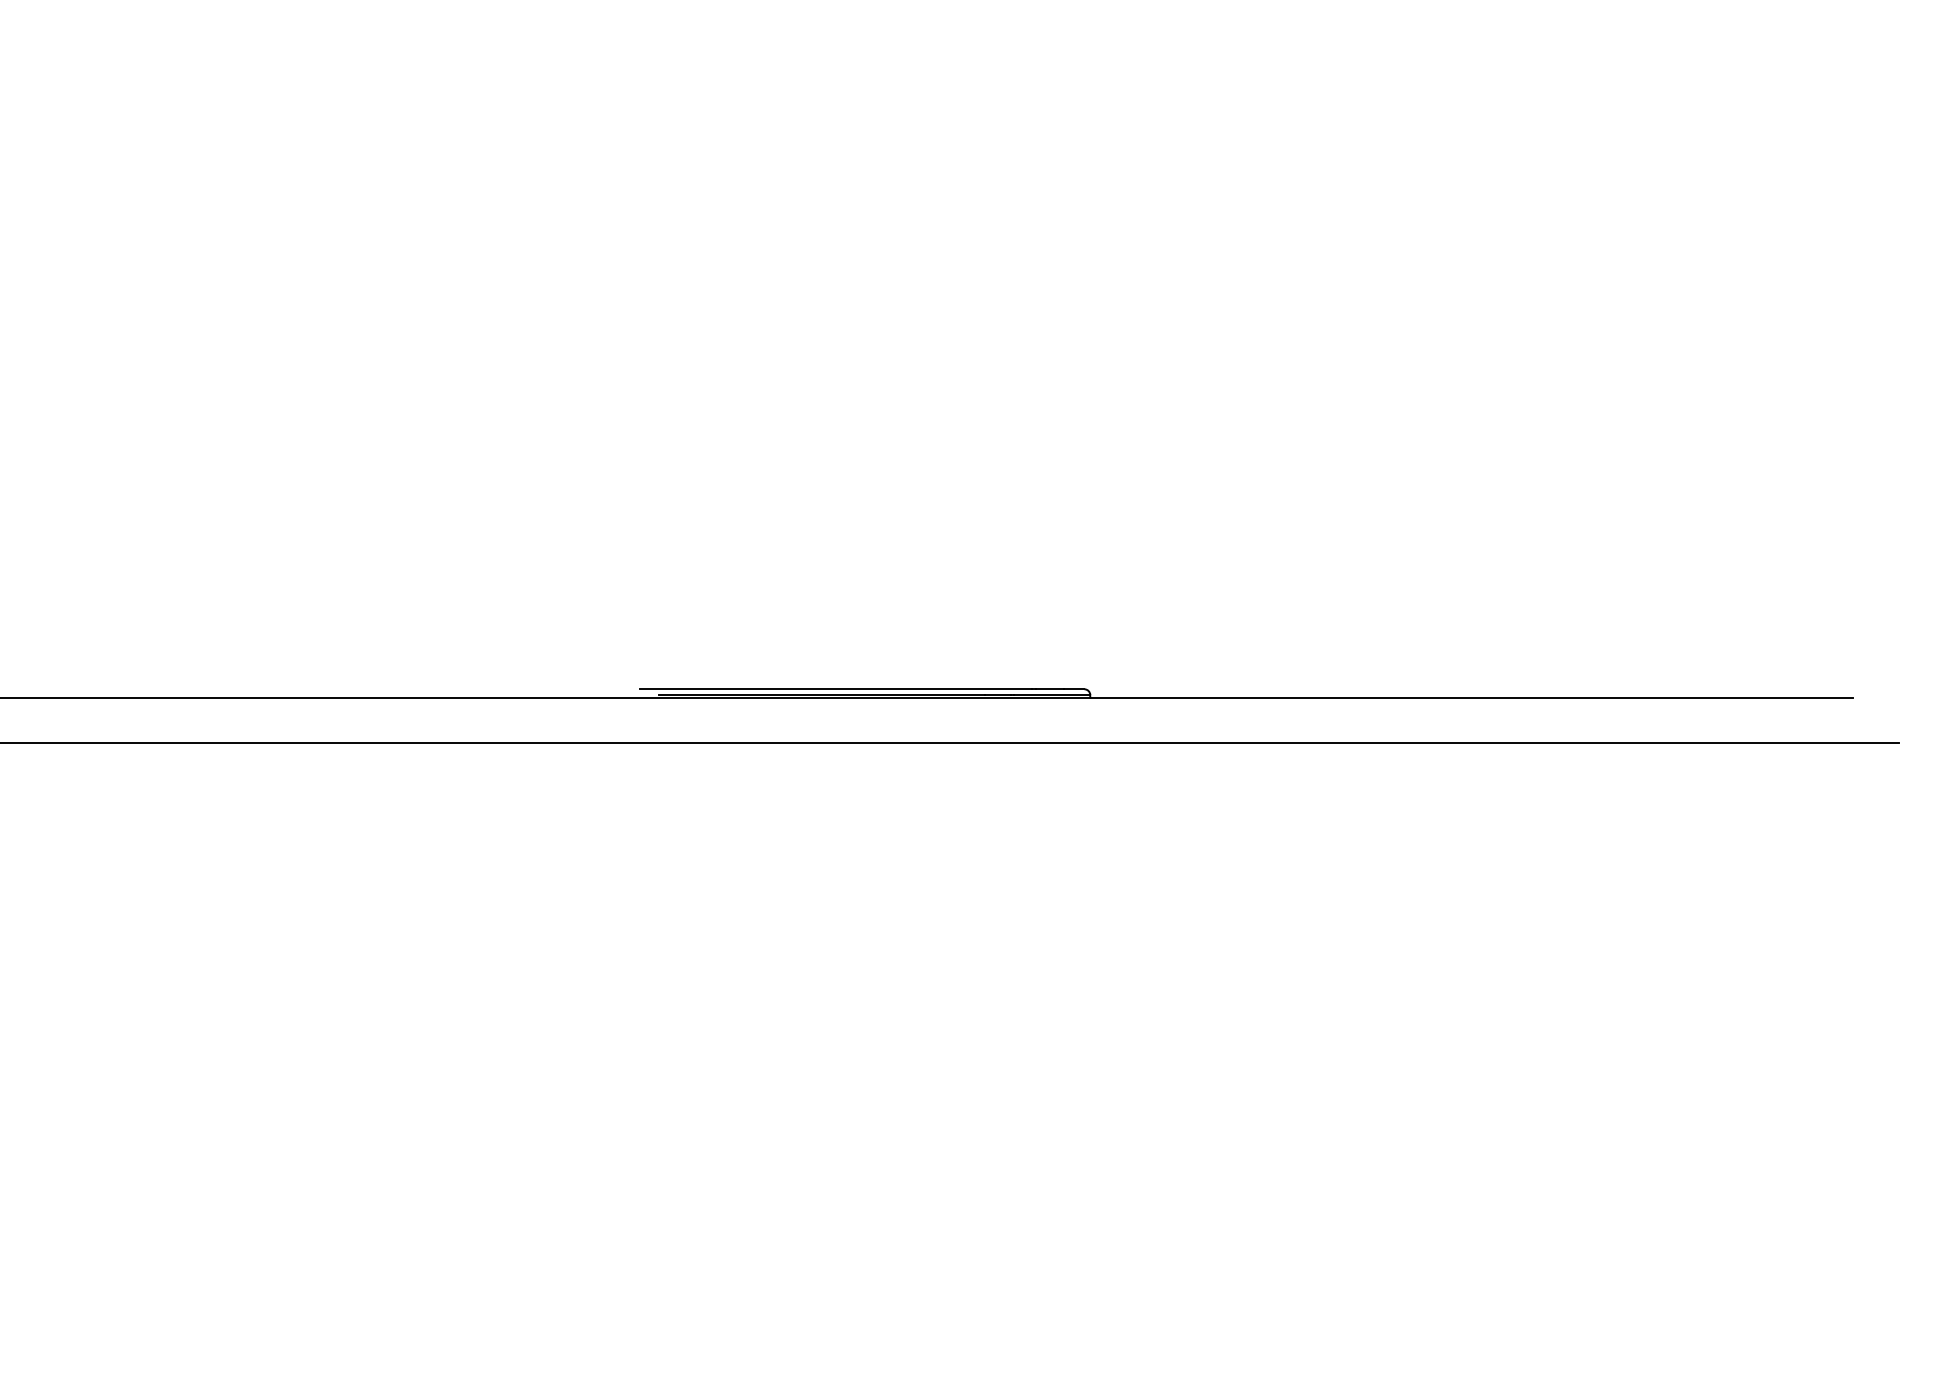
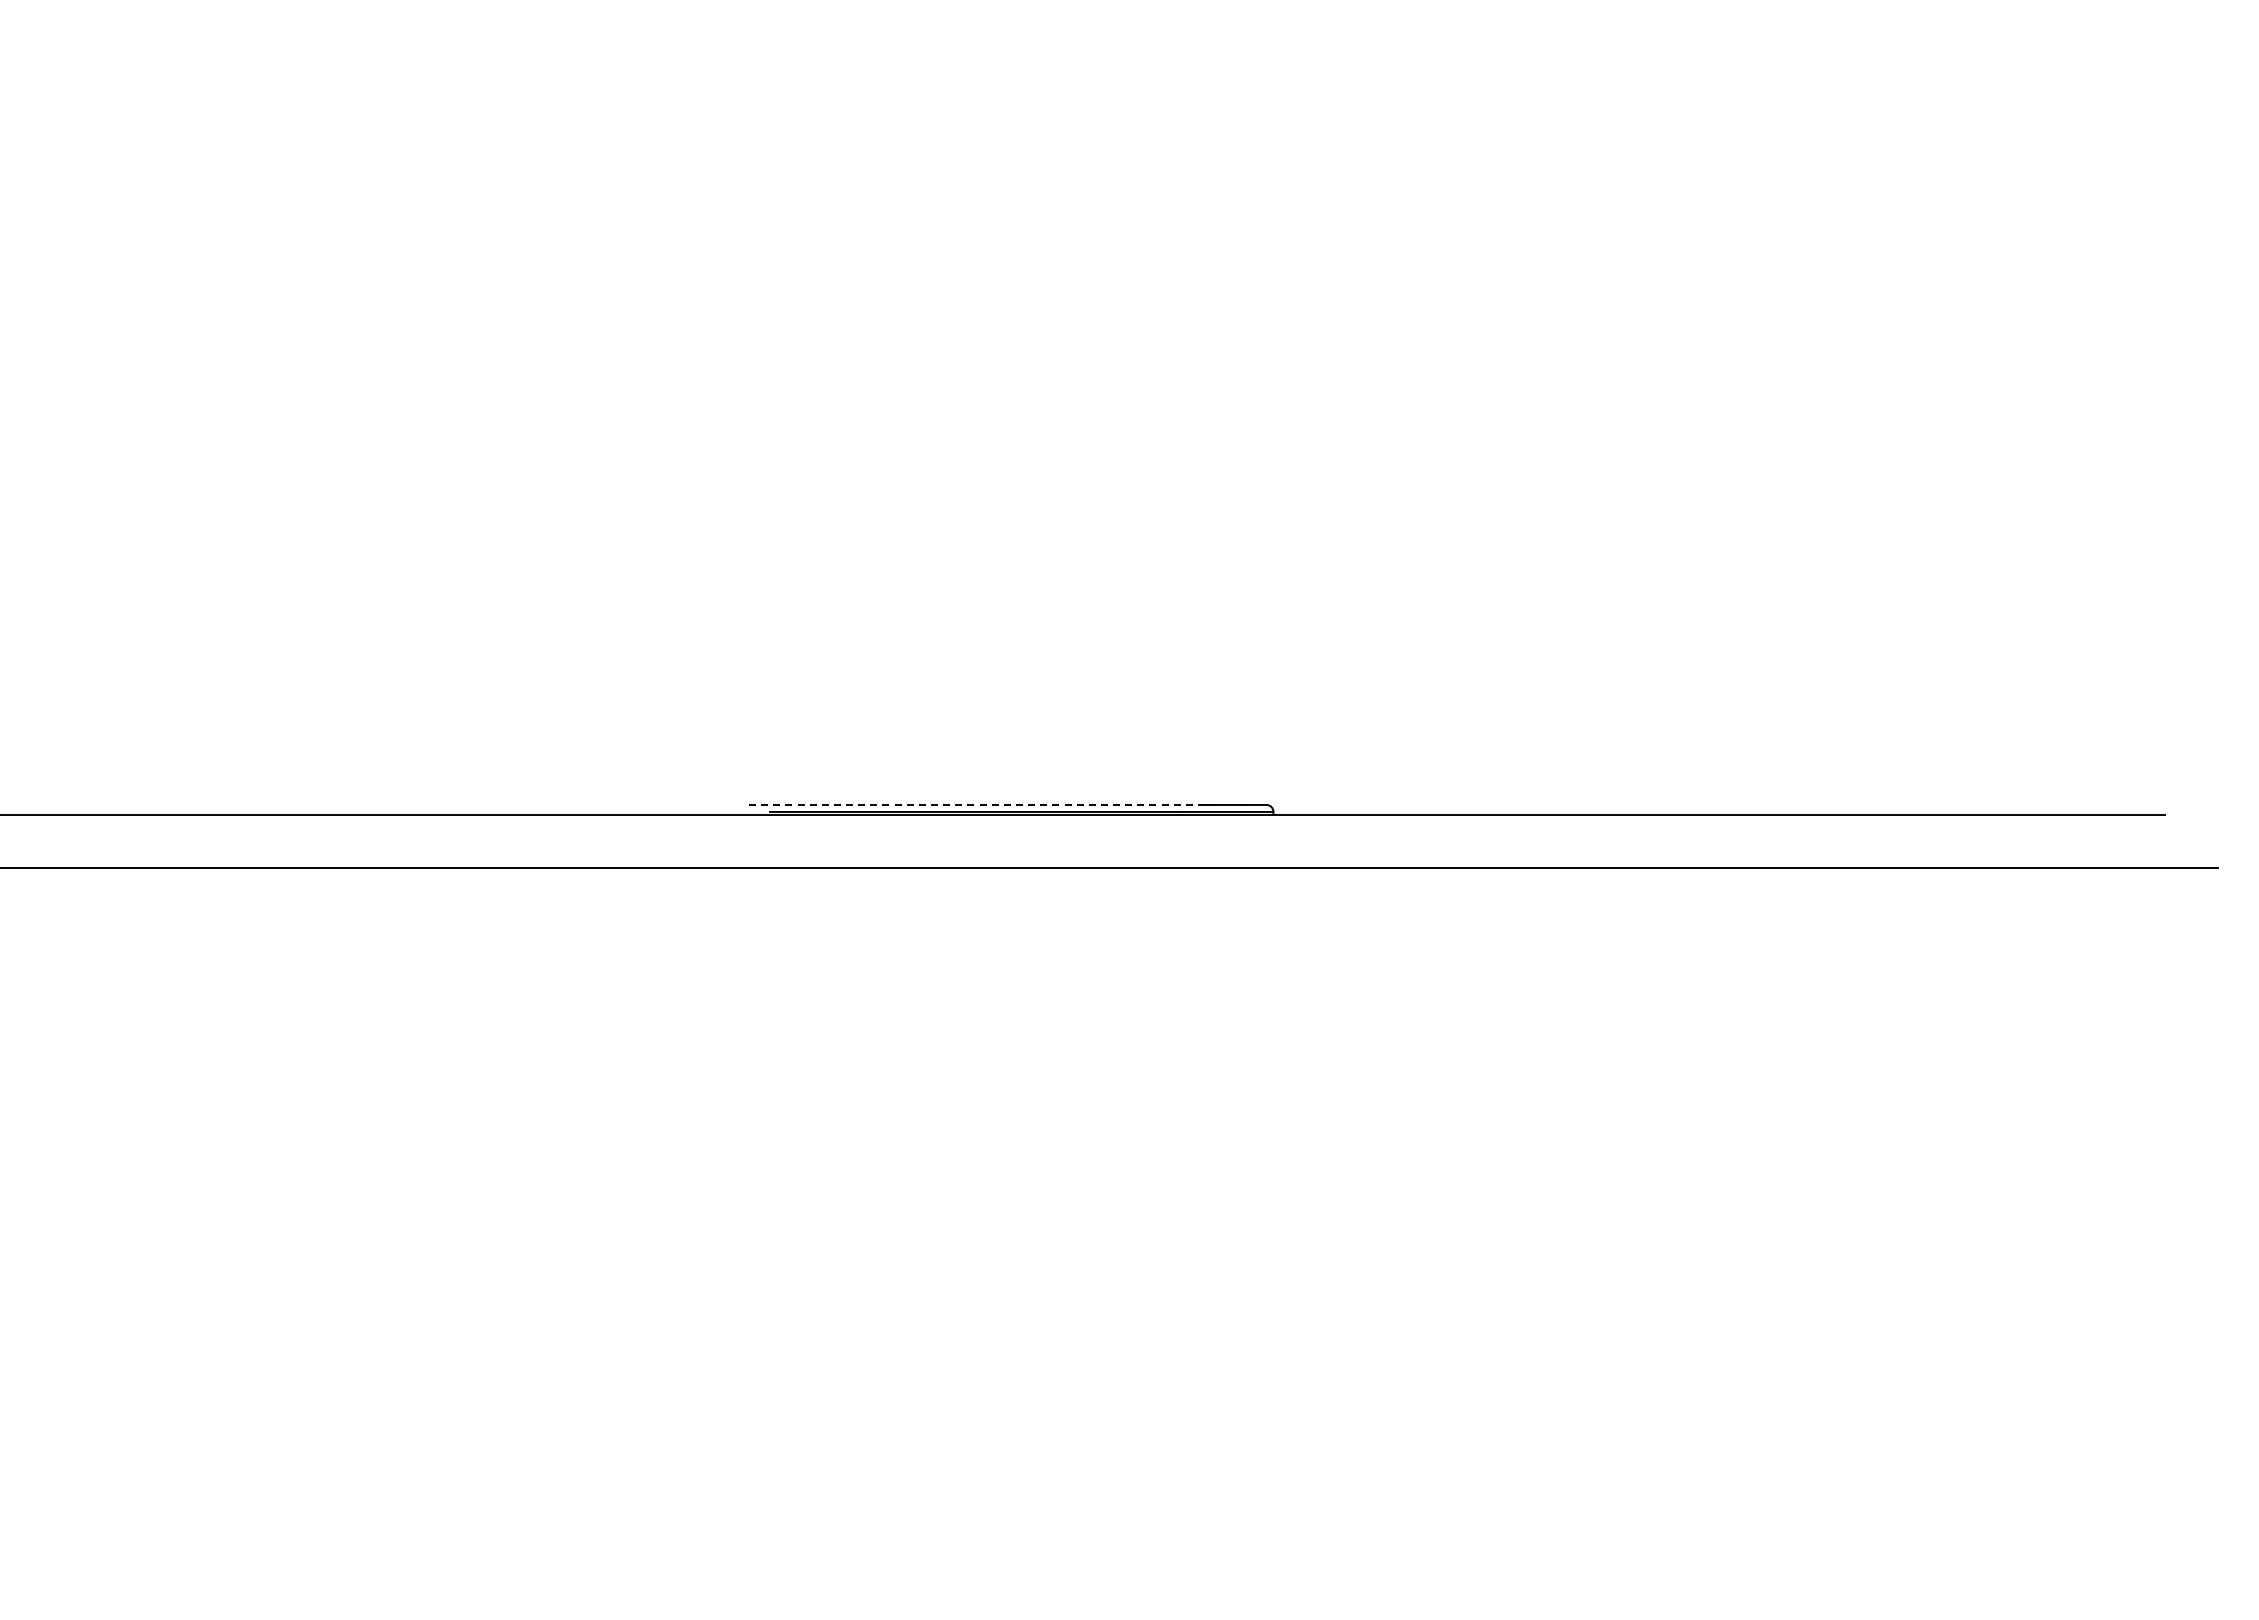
line: (836, 689) -> (976, 805), solid -> dashed

